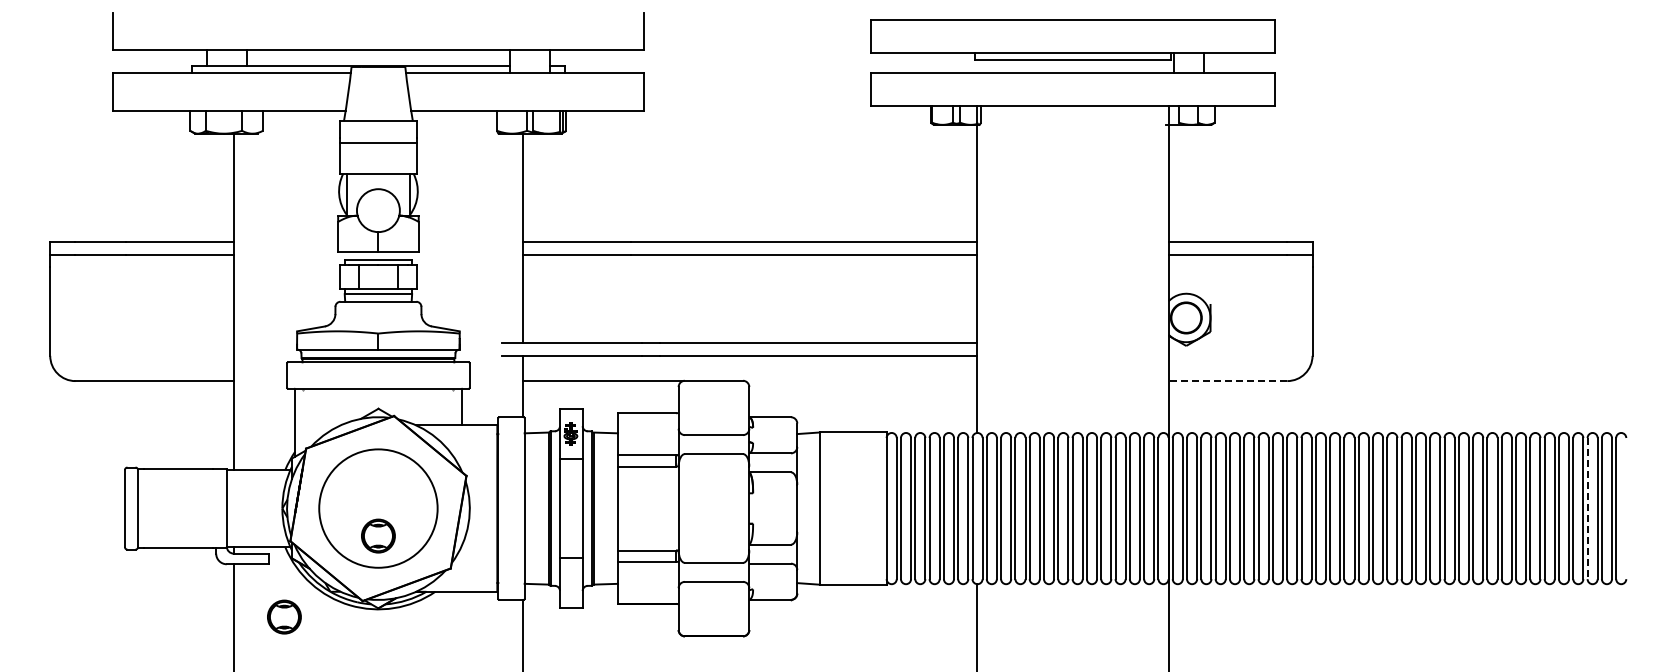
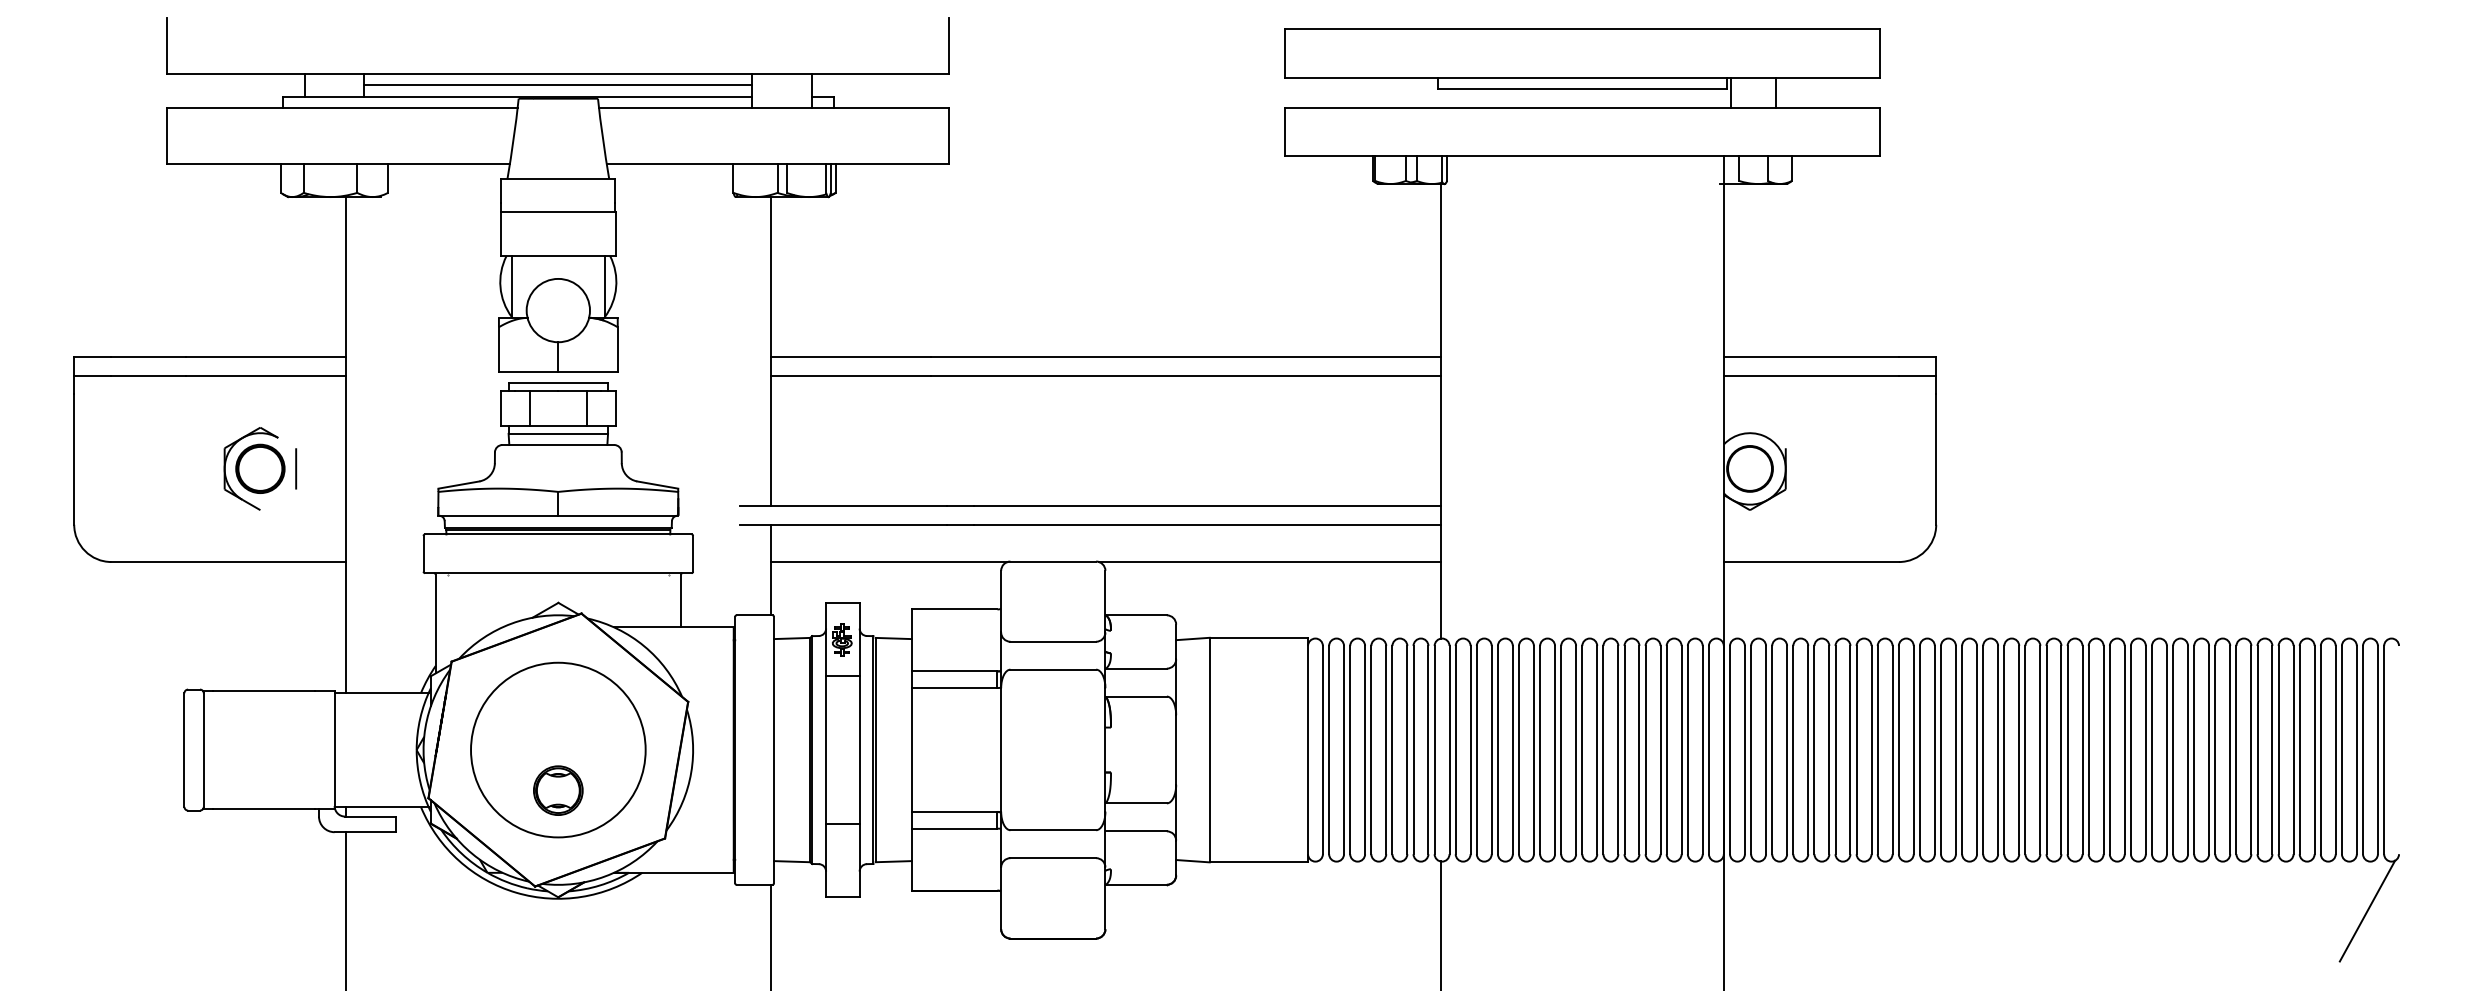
line: (377, 57) -> (556, 84), added
part: (176, 317) -> (260, 468), added
line: (860, 381) -> (1269, 562), added
line: (1227, 381) -> (1810, 562), dashed -> solid
line: (1587, 508) -> (2341, 749), dashed -> solid
part: (284, 616) -> (419, 909), removed
line: (1604, 617) -> (2366, 910), added

